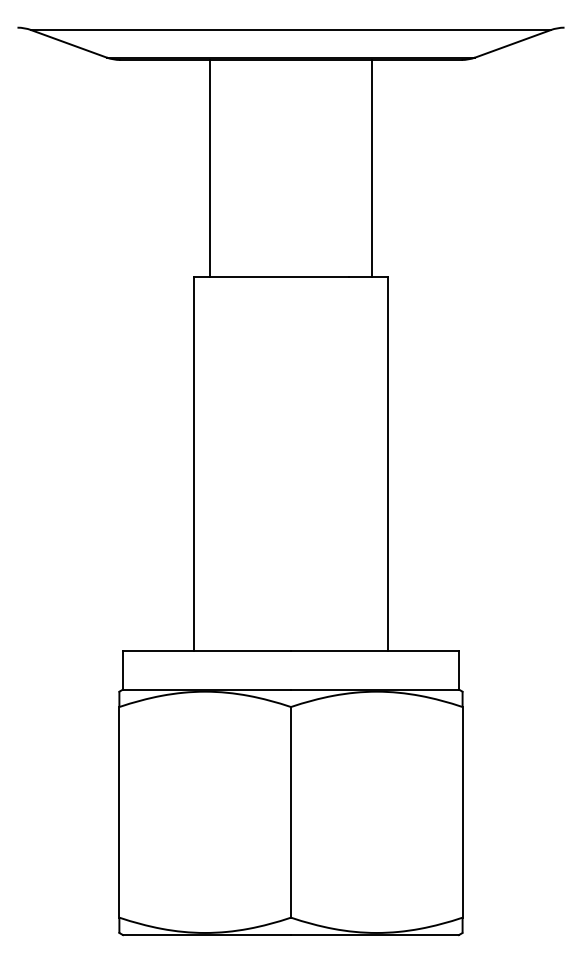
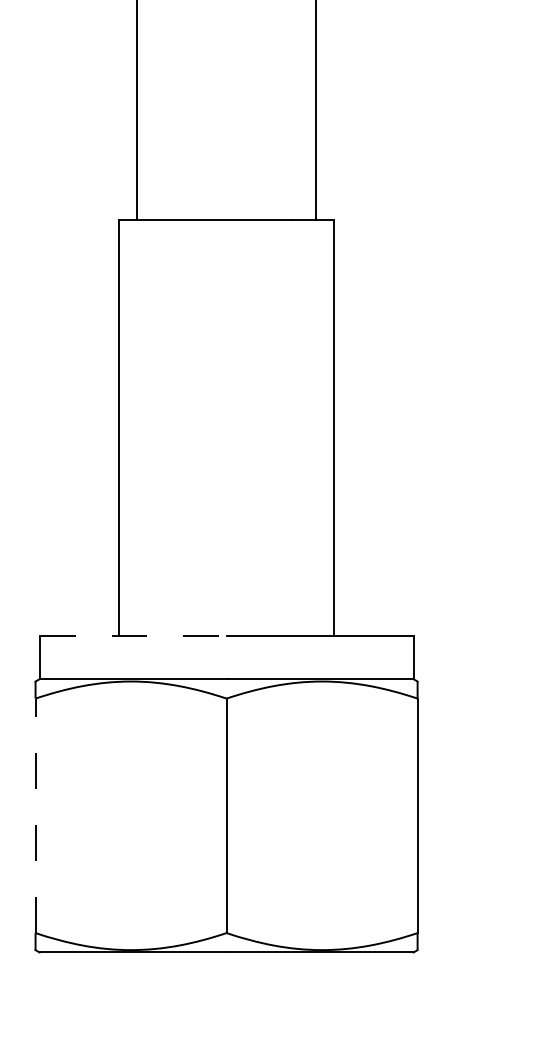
line: (207, 650) -> (133, 635), solid -> dashed
line: (119, 811) -> (35, 814), solid -> dashed

